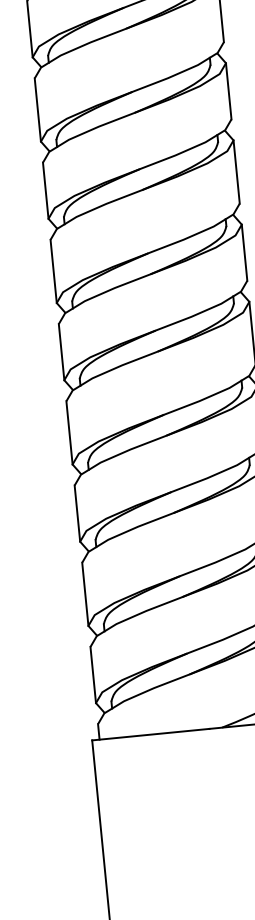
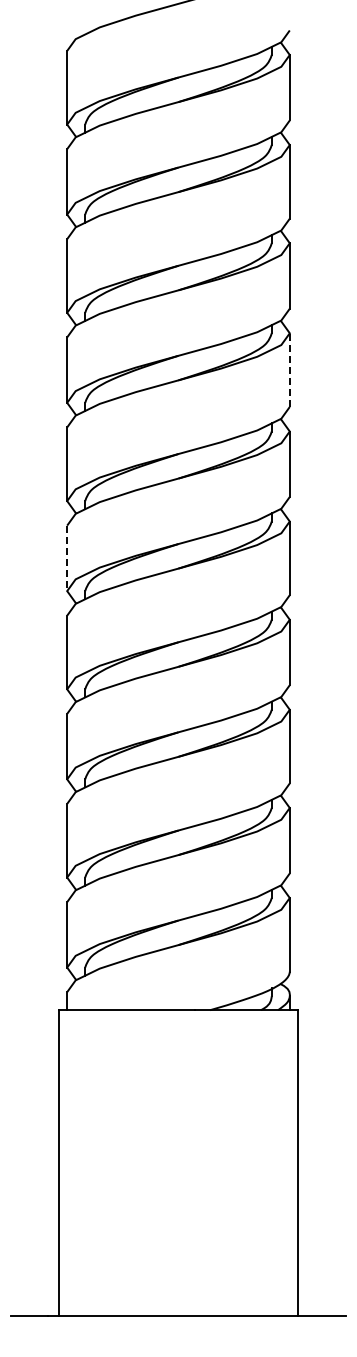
line: (236, 172) -> (289, 370), solid -> dashed
line: (61, 352) -> (67, 558), solid -> dashed

